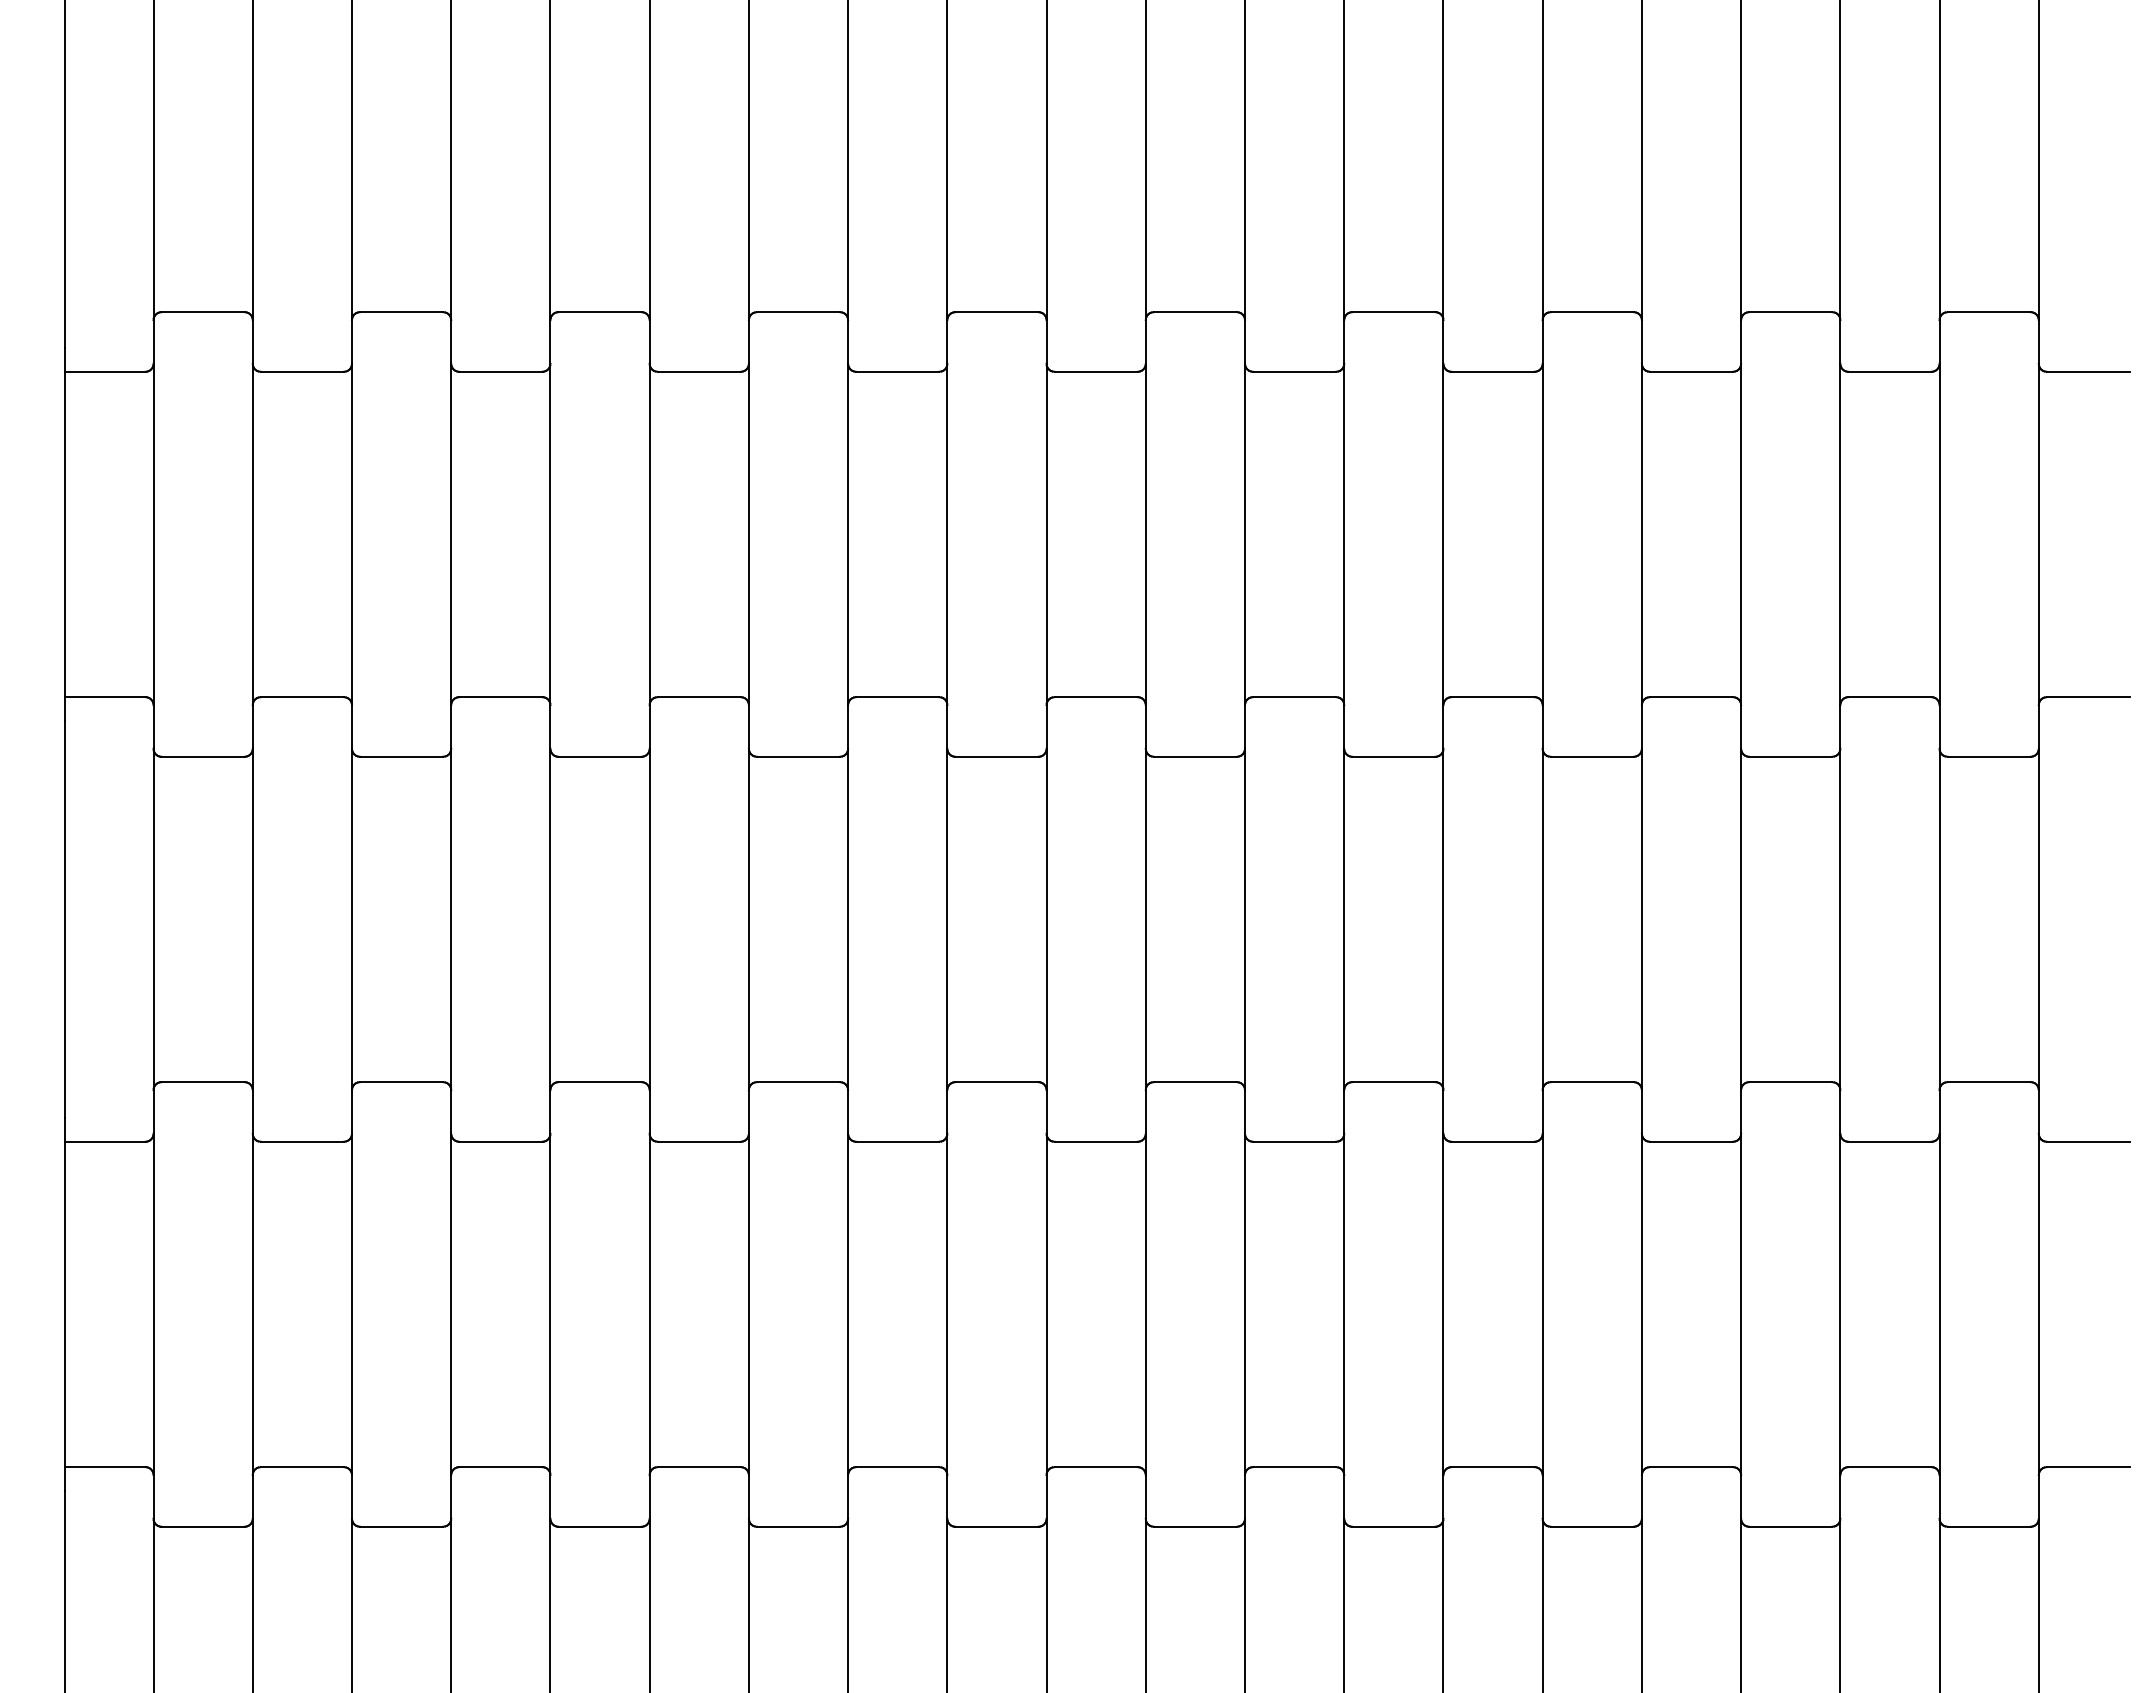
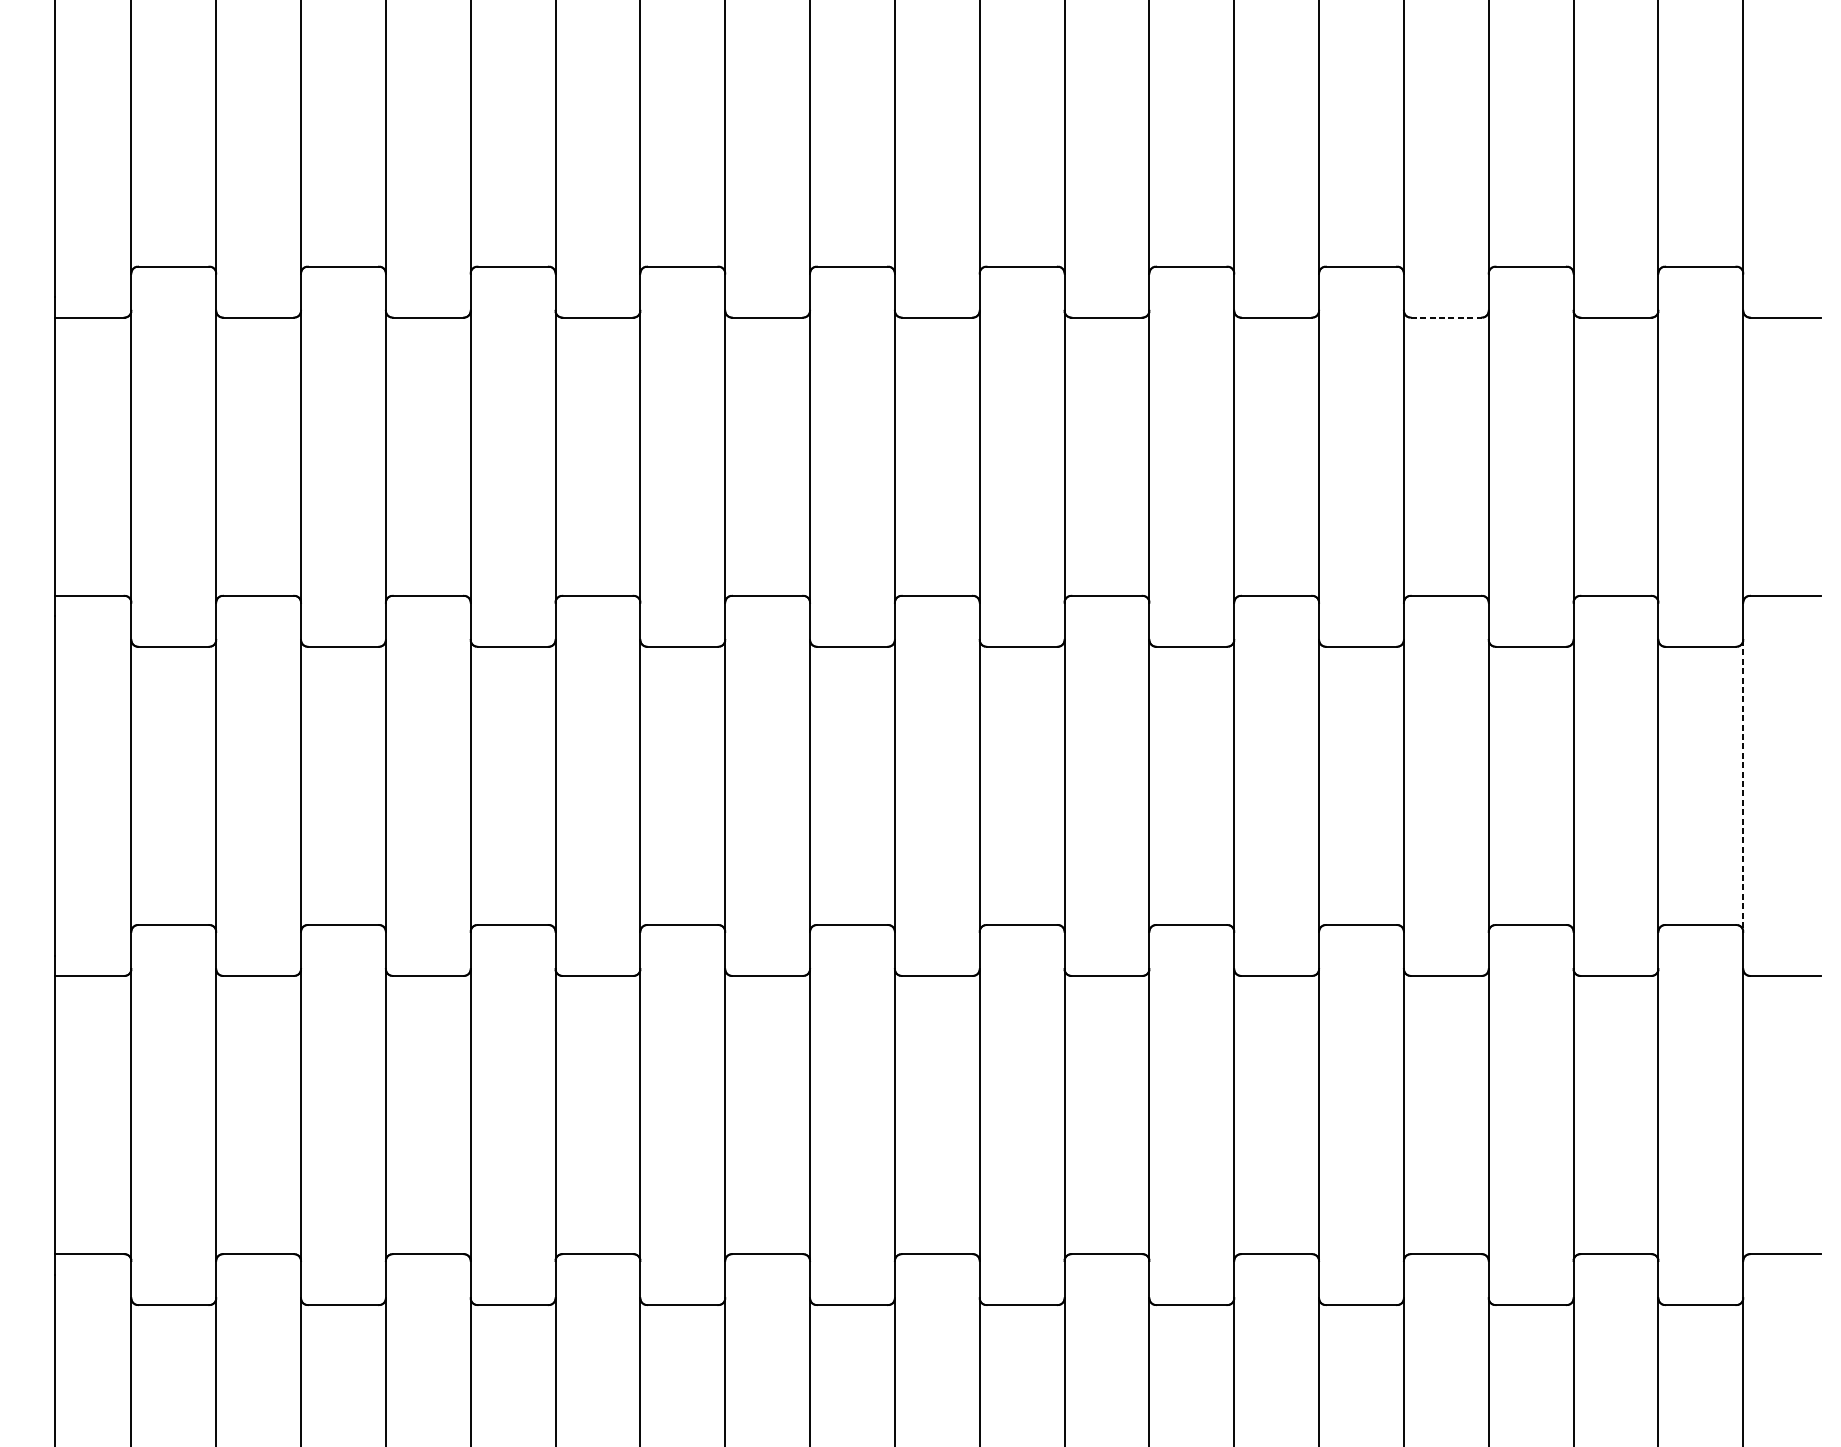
line: (1691, 371) -> (1446, 317), solid -> dashed
line: (2038, 919) -> (1743, 785), solid -> dashed

